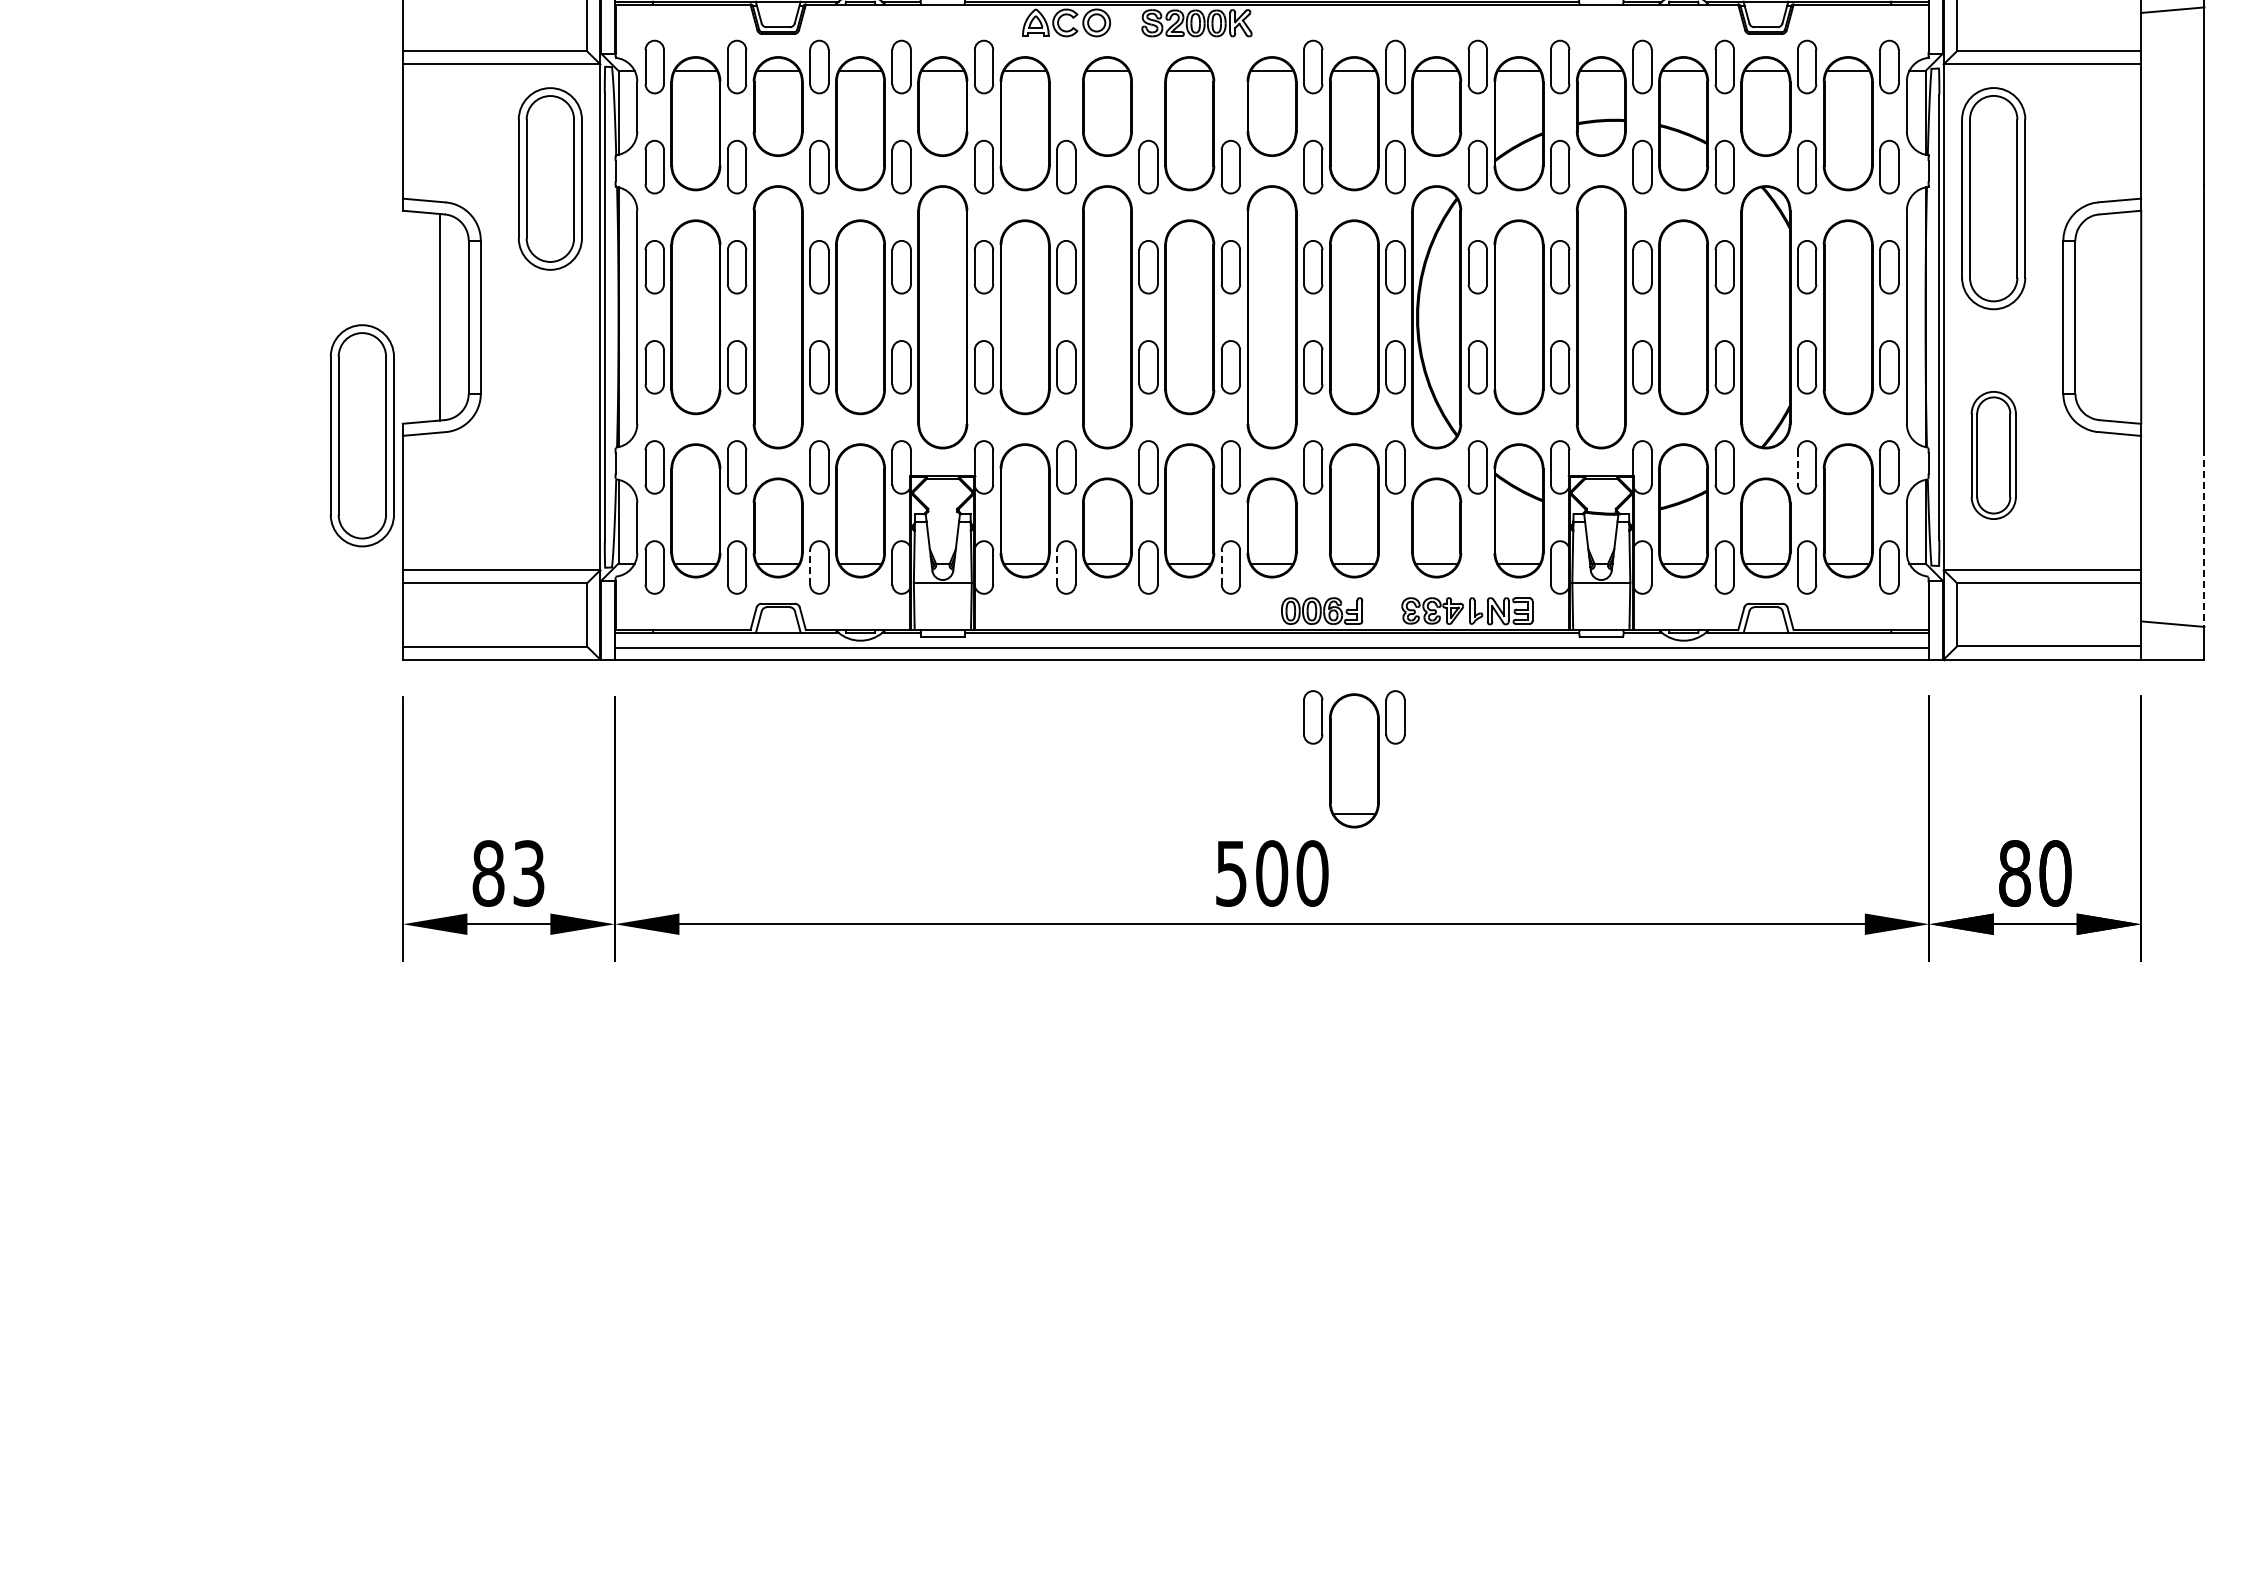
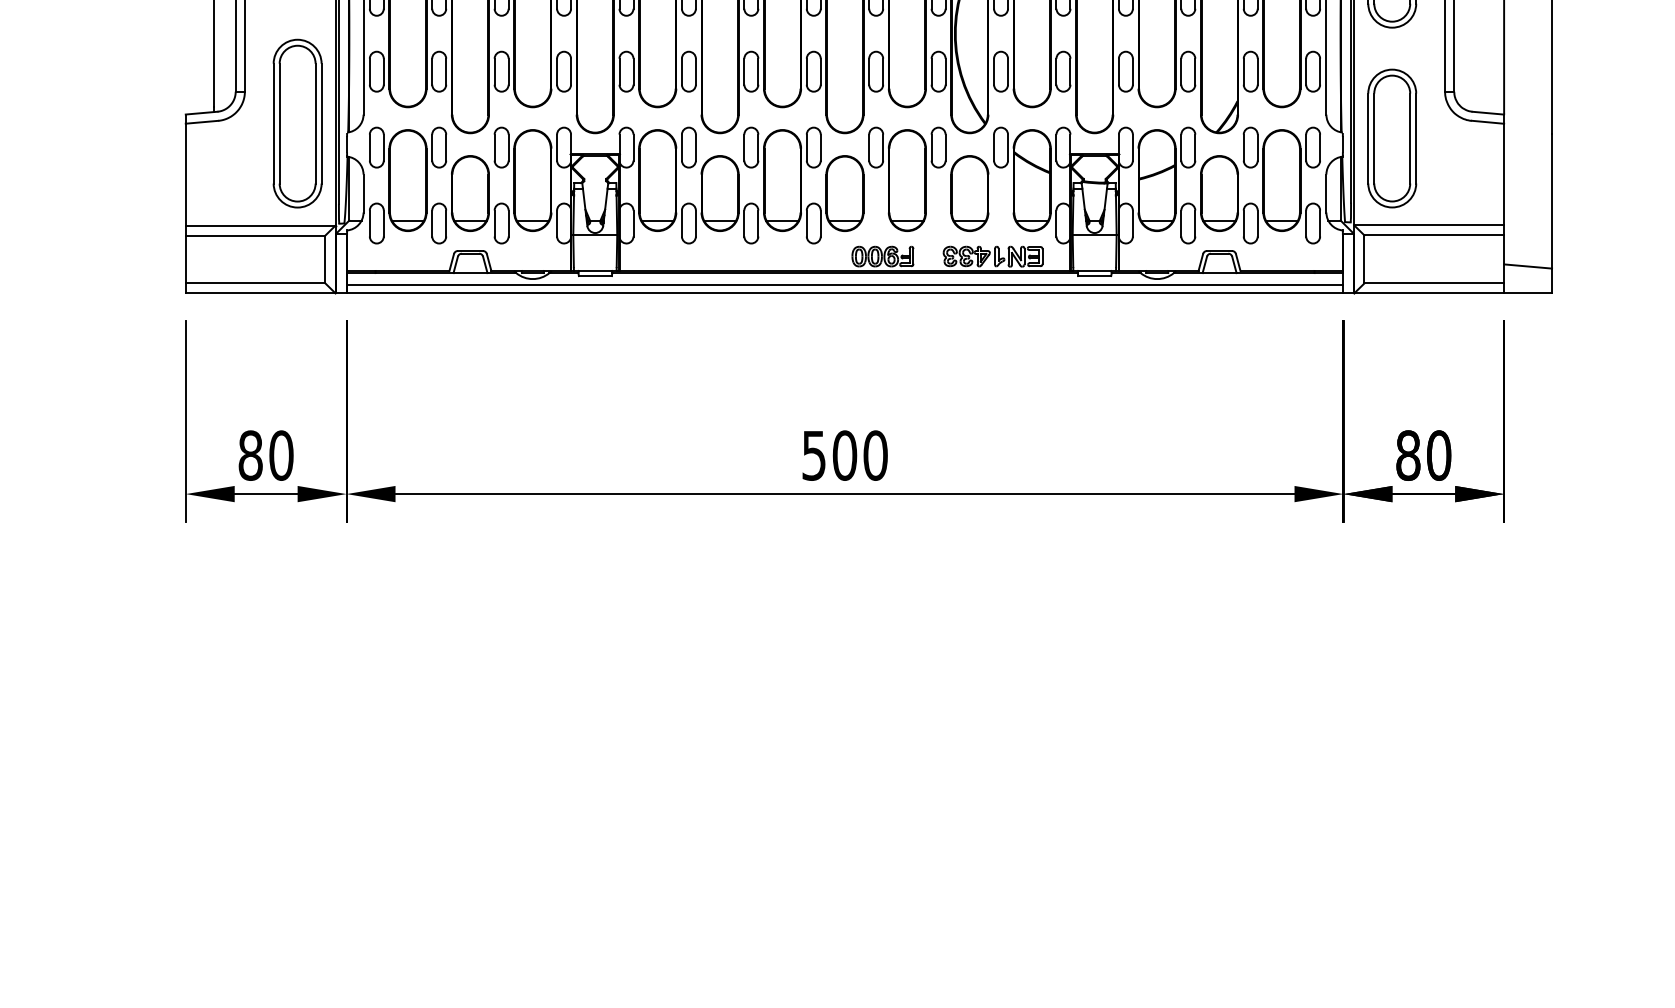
part: (361, 435) -> (296, 123), moved
part: (1993, 455) -> (1392, 138), size x1.43
line: (1797, 467) -> (1243, 147), dashed -> solid
line: (2204, 538) -> (1552, 201), dashed -> solid
line: (810, 567) -> (494, 223), dashed -> solid
line: (1057, 567) -> (682, 223), dashed -> solid
line: (1221, 567) -> (806, 223), dashed -> solid
part: (1354, 759) -> (907, 369), removed
text: (529, 873) -> (281, 455), 83 -> 80

